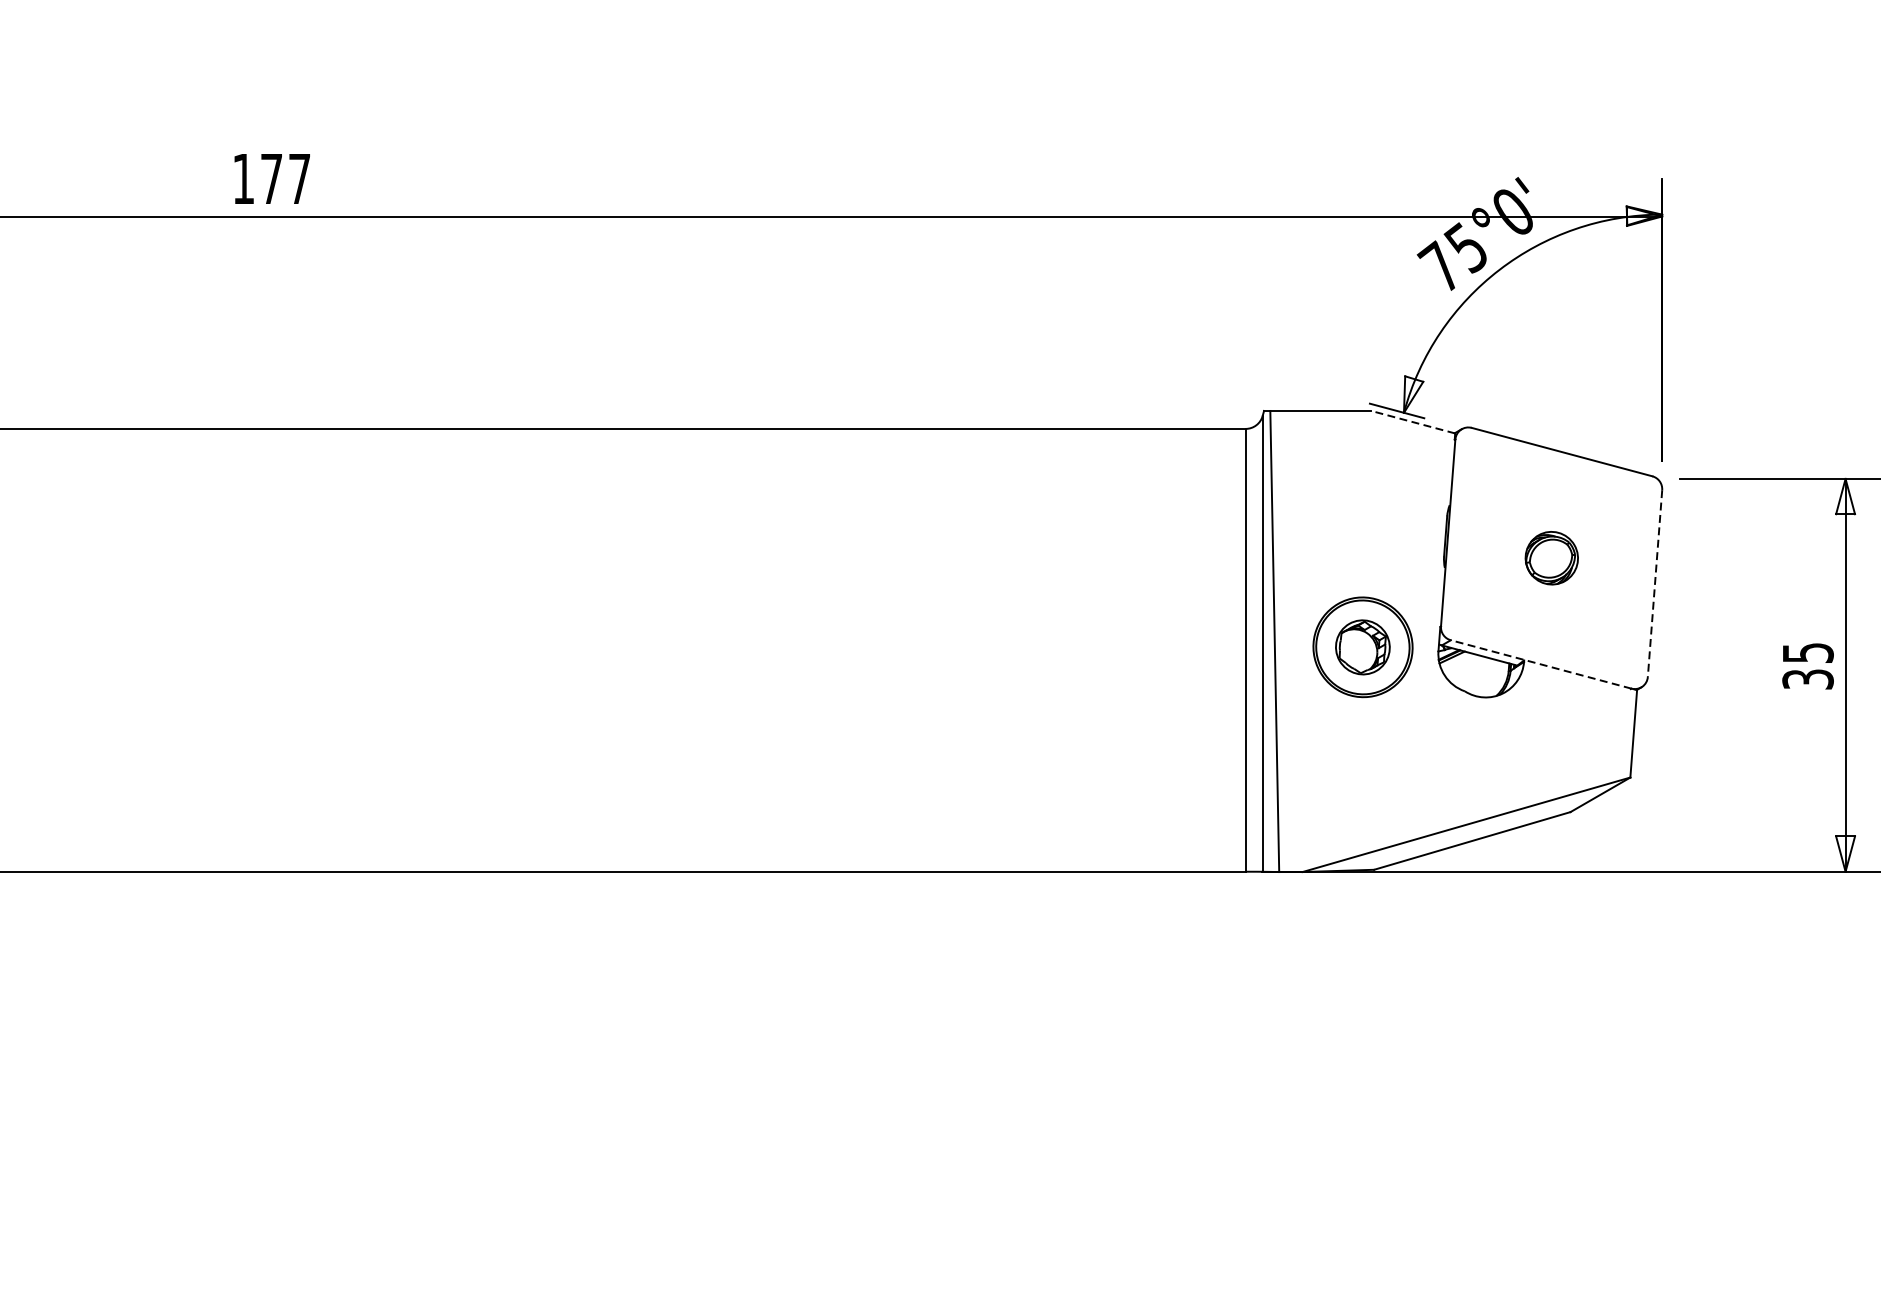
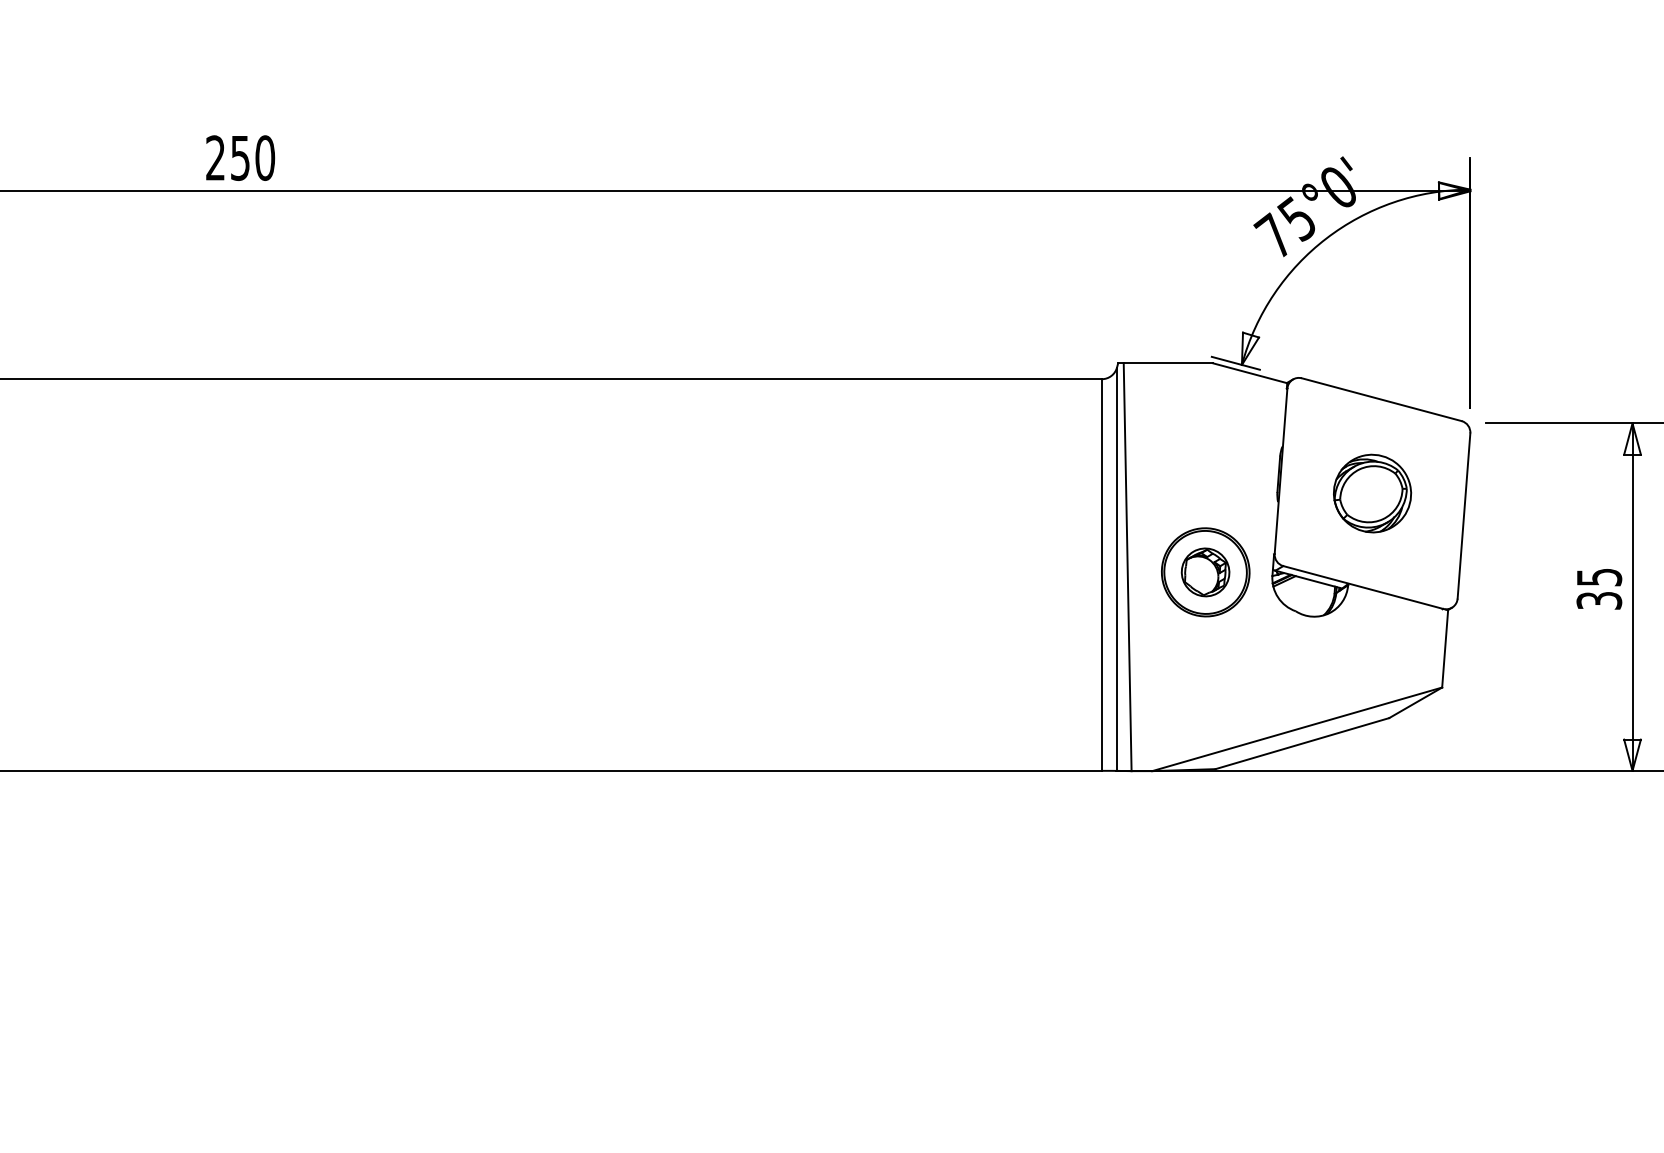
text: (271, 178) -> (240, 157), 177 -> 250
line: (1412, 422) -> (1249, 373), dashed -> solid
part: (1551, 558) -> (1372, 493), size x1.67
line: (1654, 584) -> (1463, 516), dashed -> solid
line: (1541, 664) -> (1363, 587), dashed -> solid

